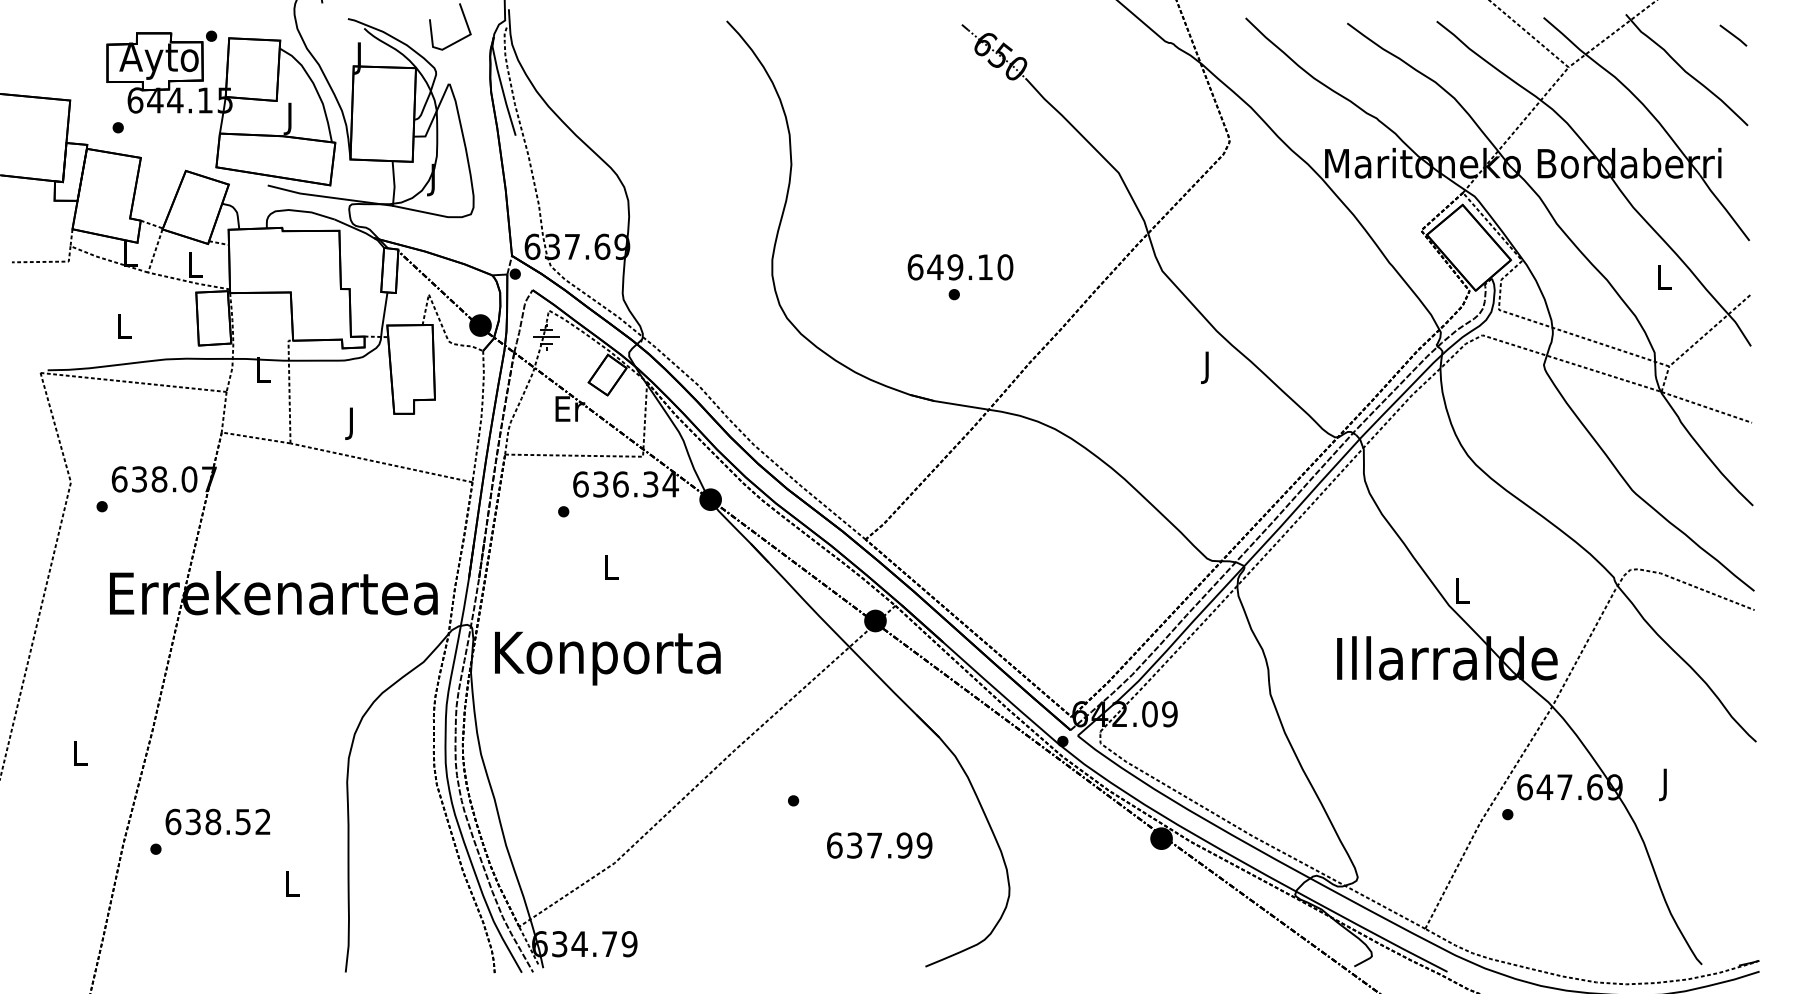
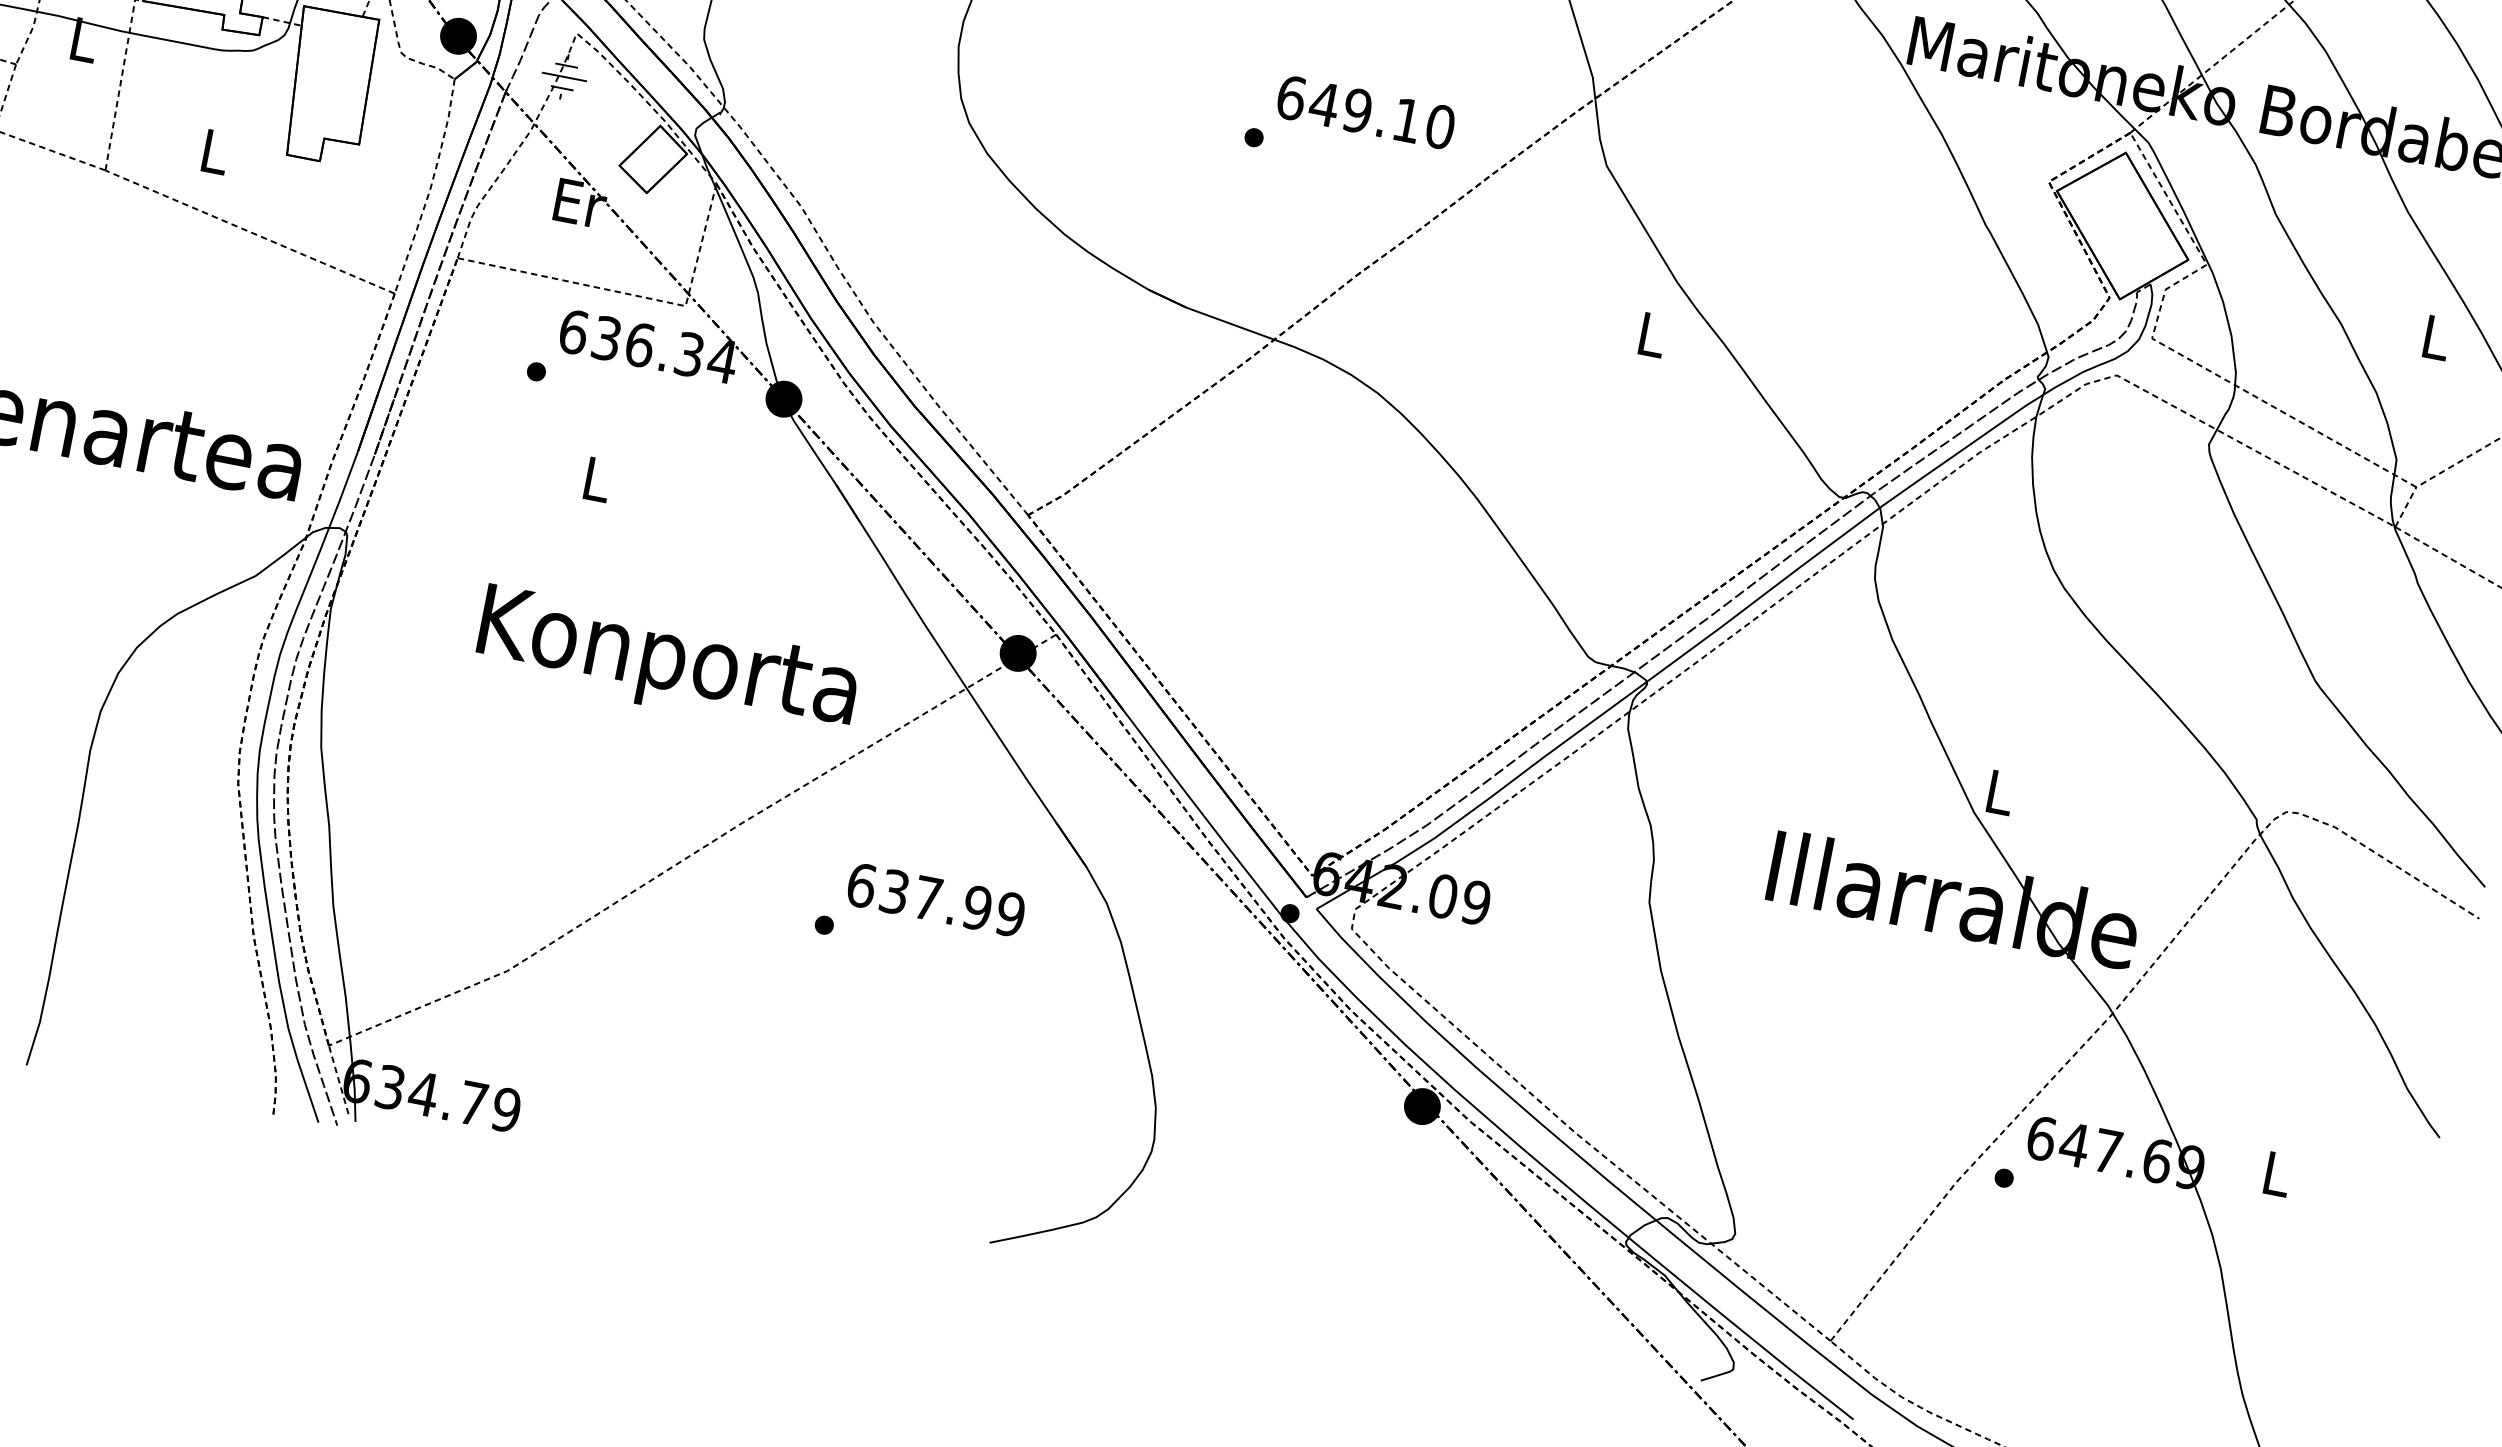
text: (960, 267) -> (1365, 112), moved
text: (1208, 367) -> (1652, 340), J -> L
text: (352, 423) -> (214, 157), J -> L
text: (607, 658) -> (666, 663), moved
text: (1666, 784) -> (2277, 1179), J -> L
text: (879, 845) -> (935, 899), moved

